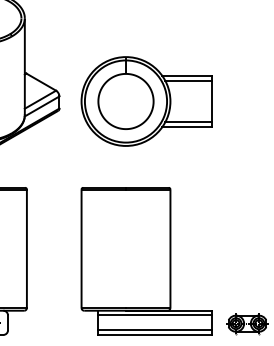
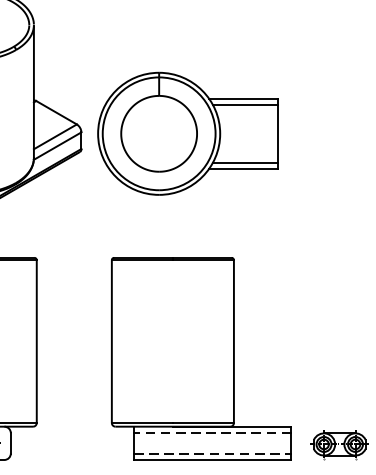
part: (146, 101) -> (187, 133), moved
line: (154, 315) -> (212, 433), solid -> dashed
line: (155, 330) -> (213, 453), solid -> dashed

